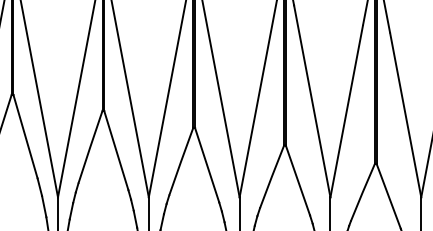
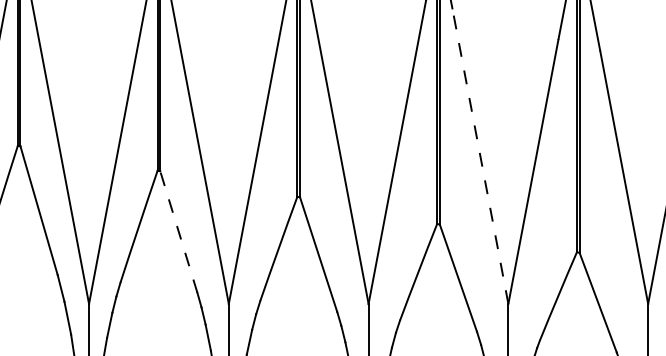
line: (312, 101) -> (480, 156), solid -> dashed
line: (116, 150) -> (179, 231), solid -> dashed

